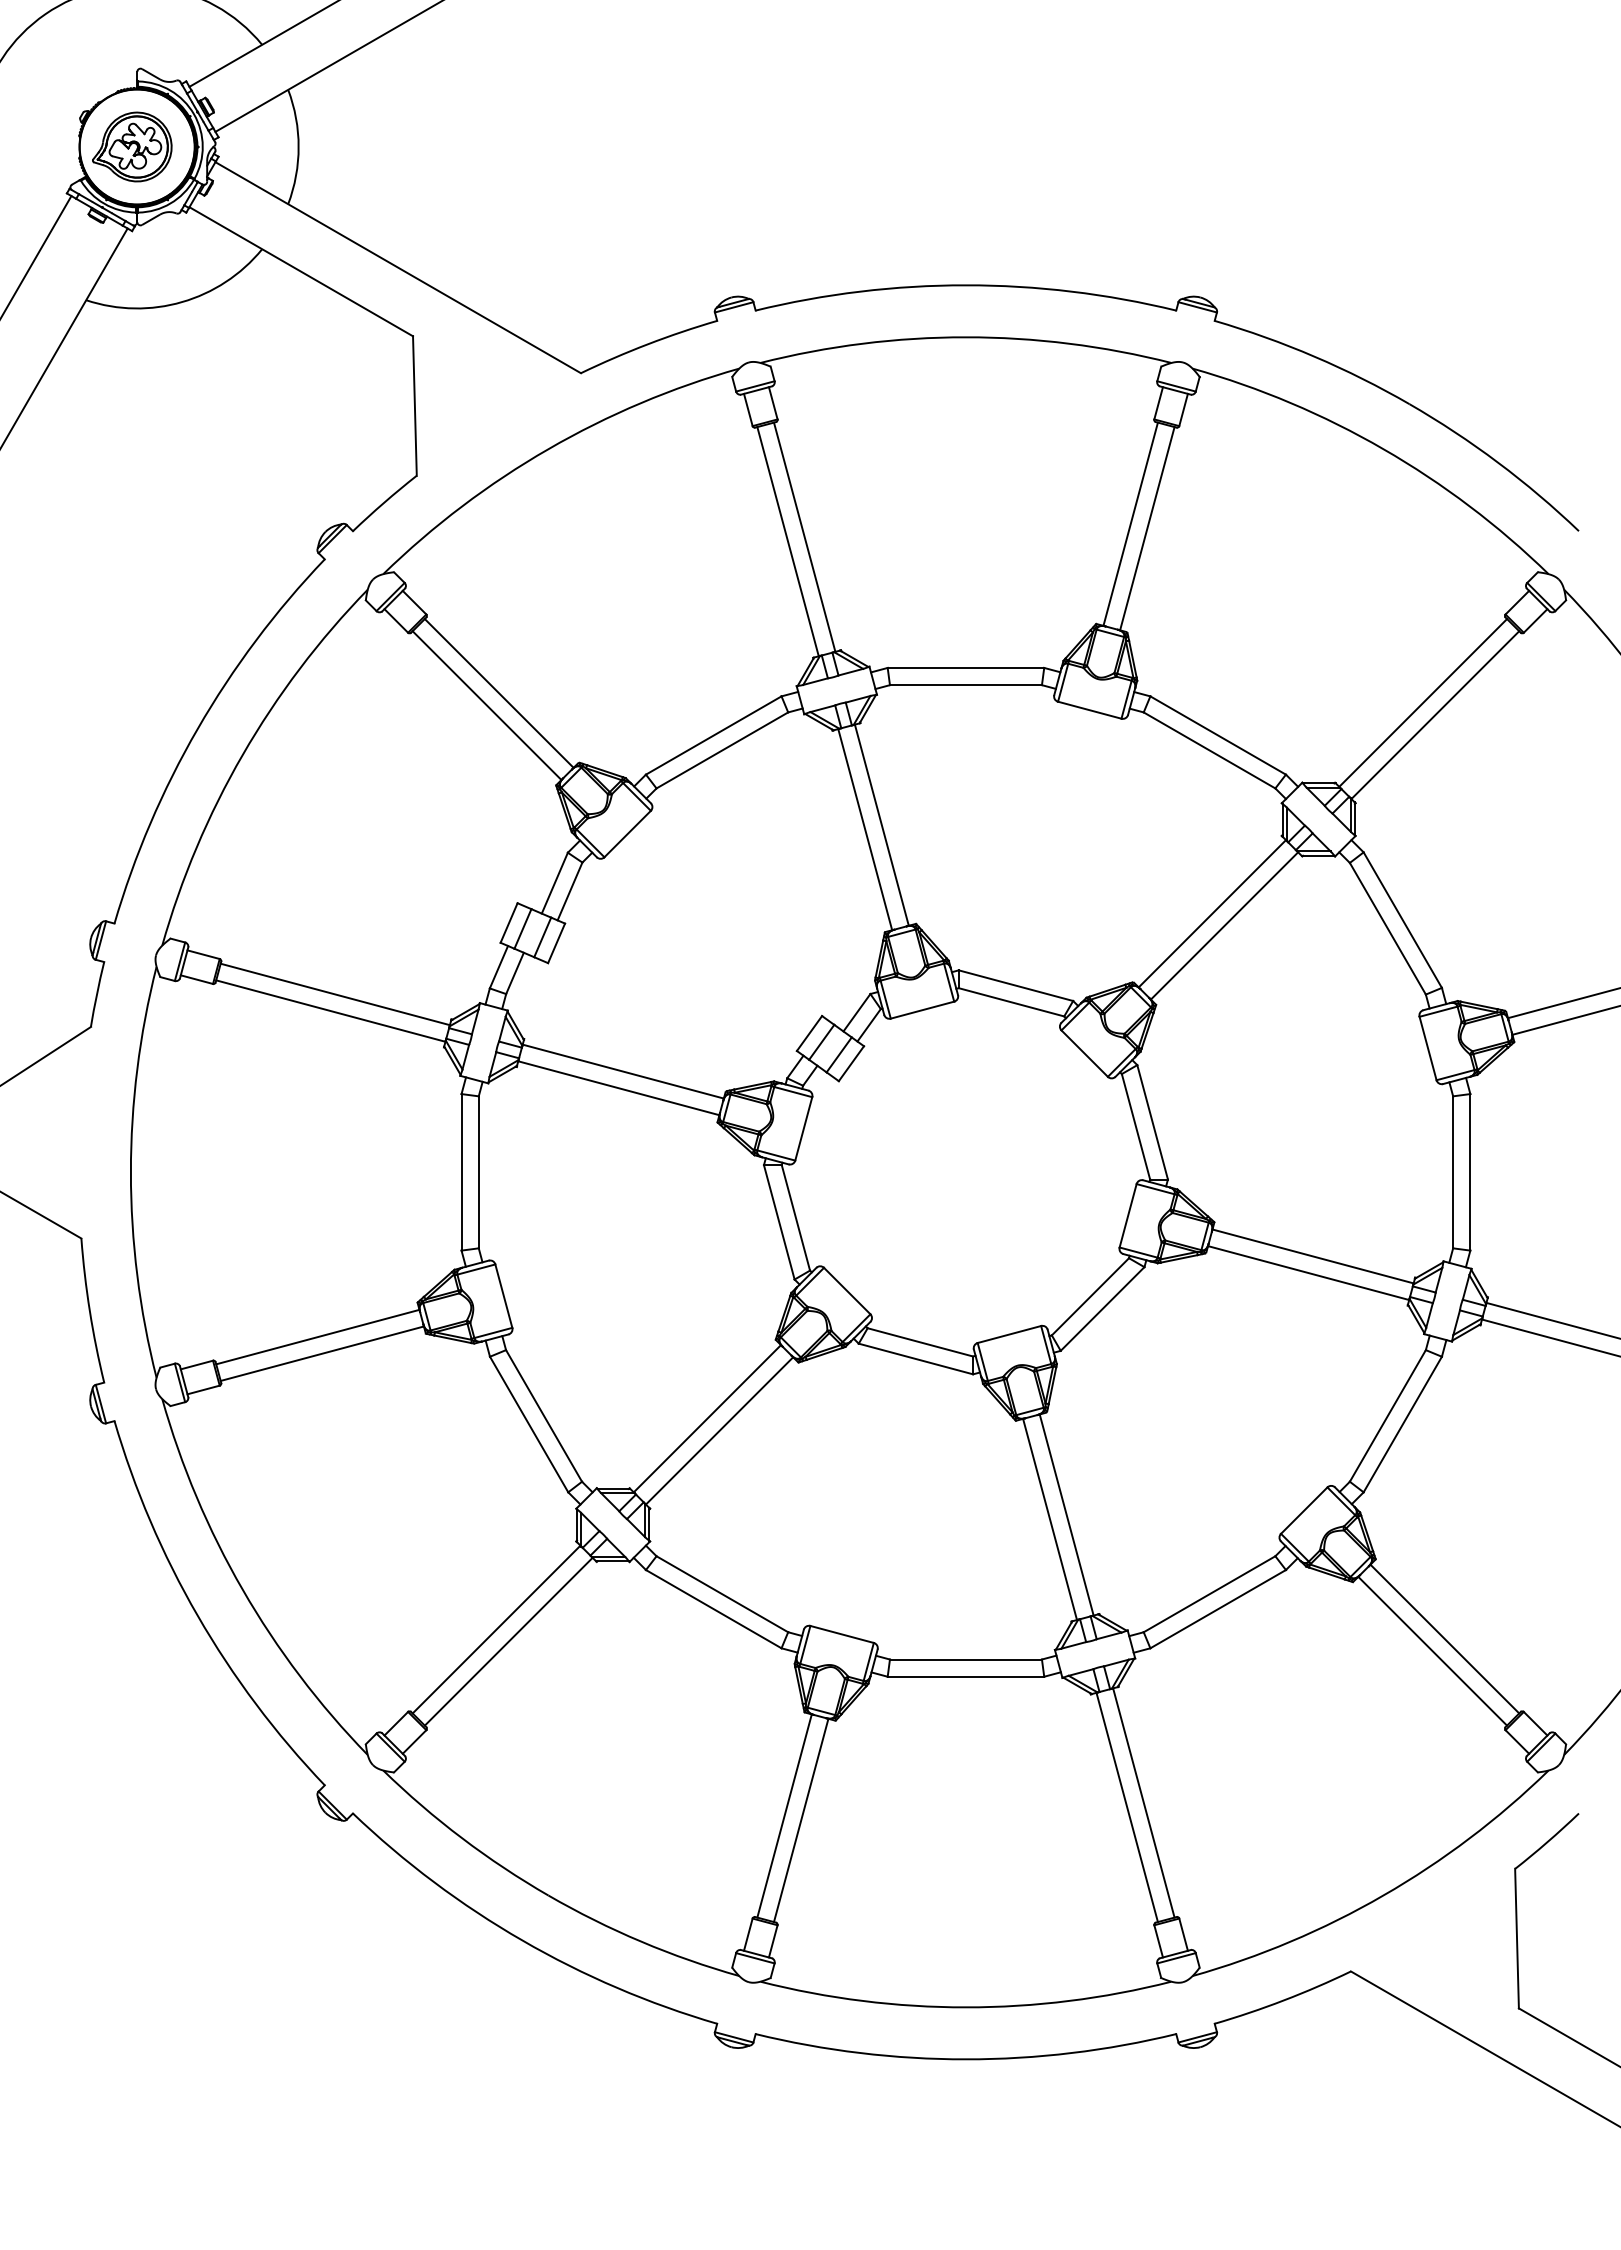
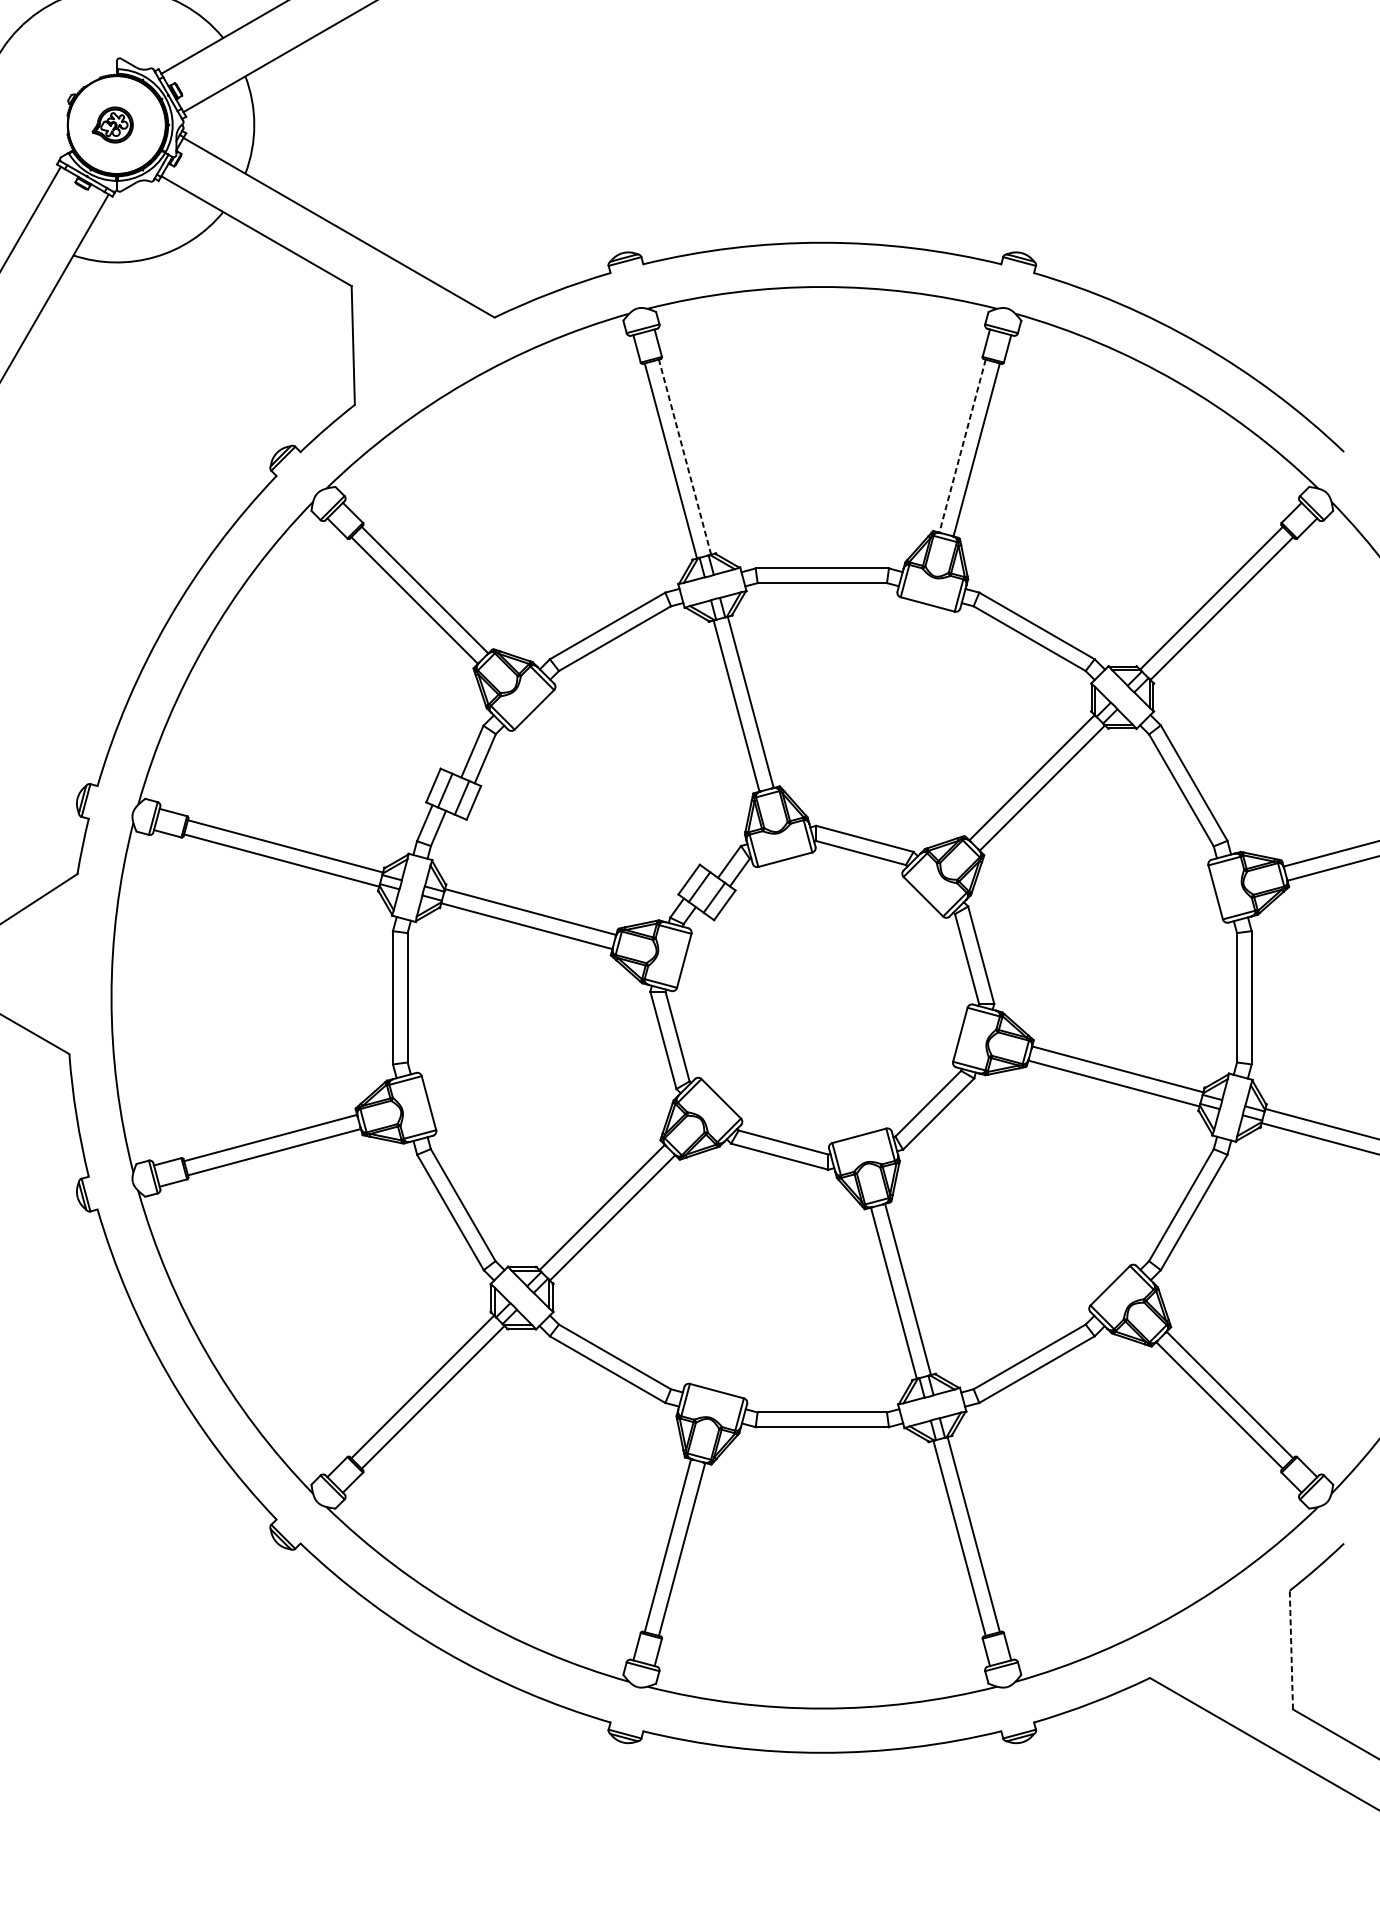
part: (132, 146) -> (112, 124), size x0.6
line: (1130, 524) -> (962, 446), solid -> dashed
line: (804, 537) -> (684, 457), solid -> dashed
line: (1517, 1938) -> (1291, 1649), solid -> dashed

